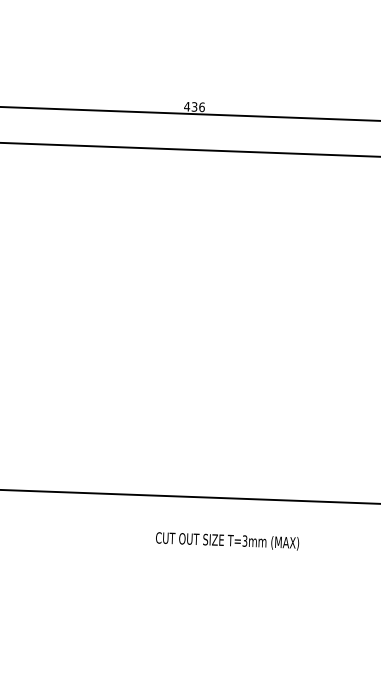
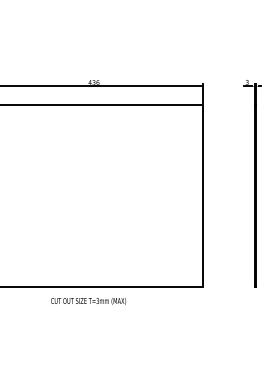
text: (227, 541) -> (88, 301), moved

